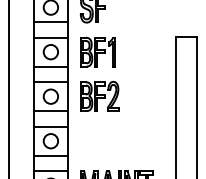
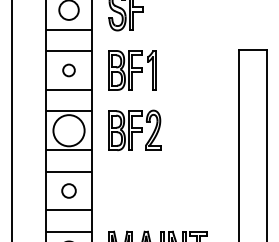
circle: (50, 52) -> (68, 70), size x0.6
circle: (50, 96) -> (68, 130), size x1.6
circle: (50, 140) -> (68, 190), size x0.7

